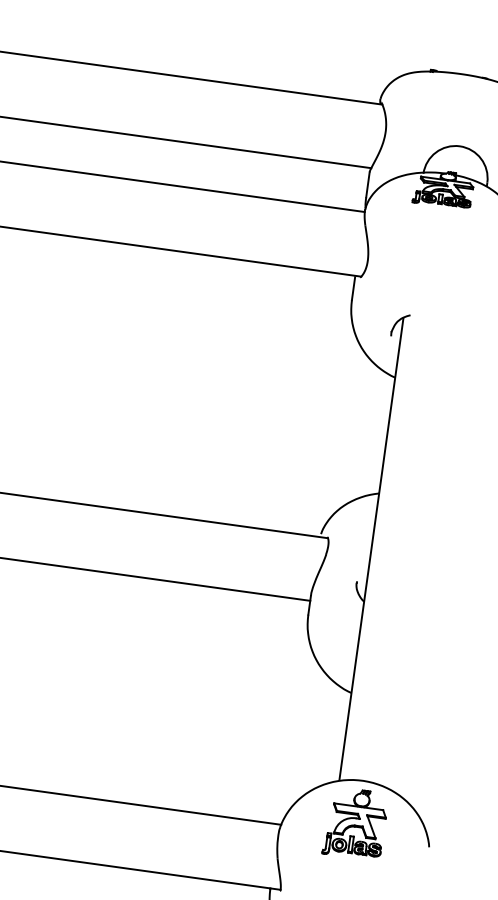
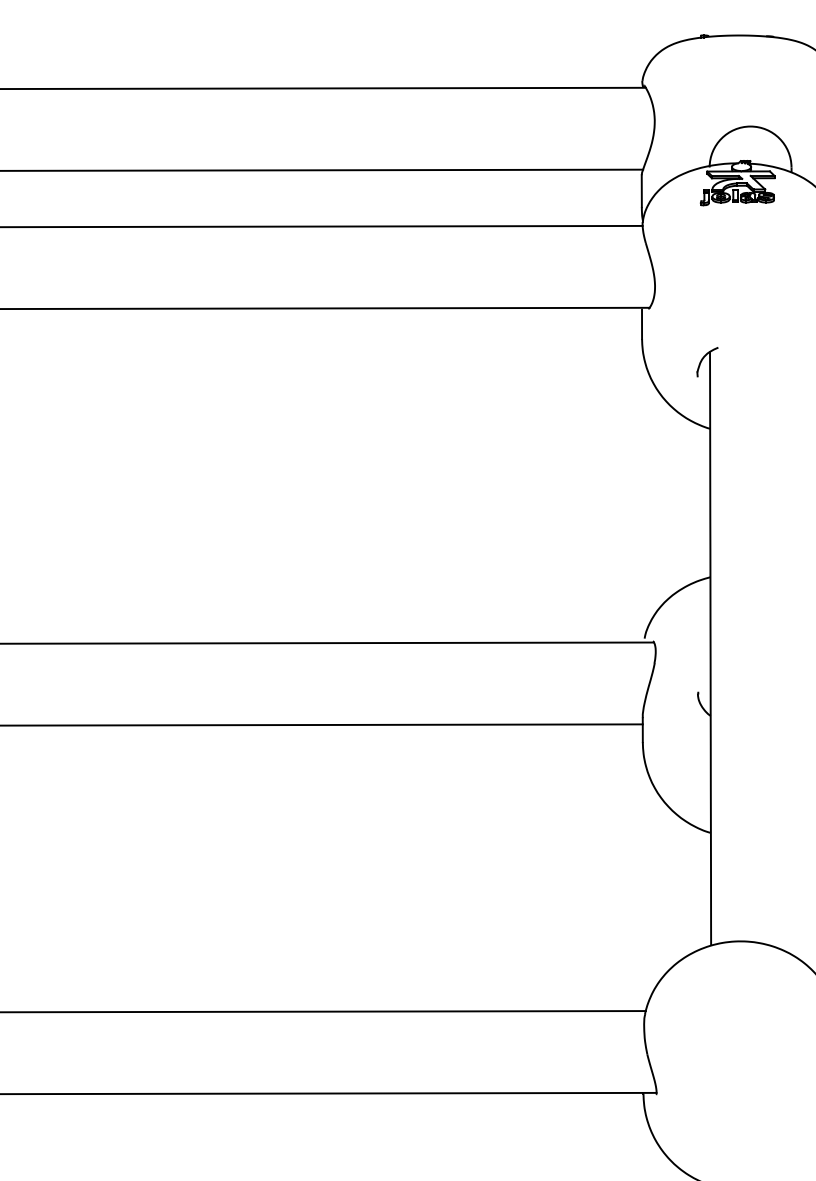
part: (355, 823) -> (739, 996), removed

